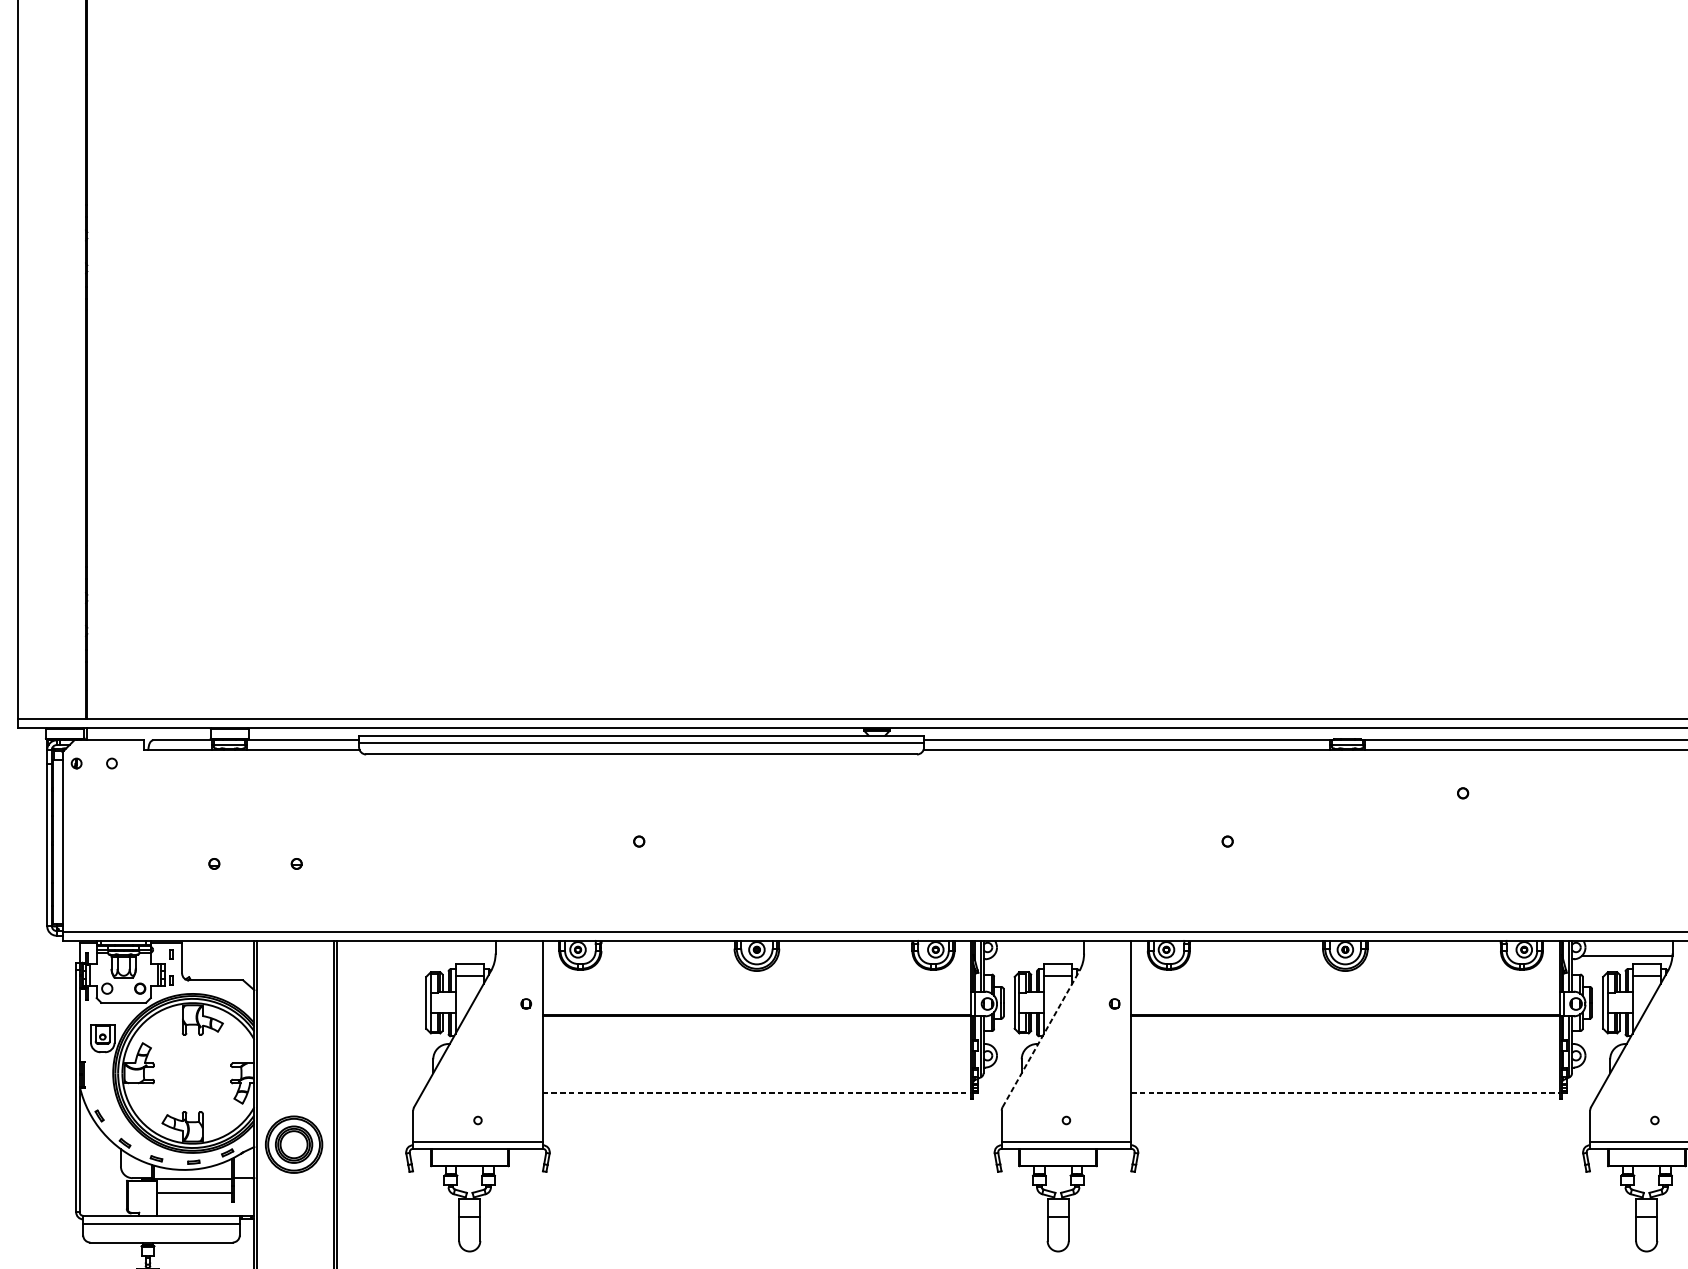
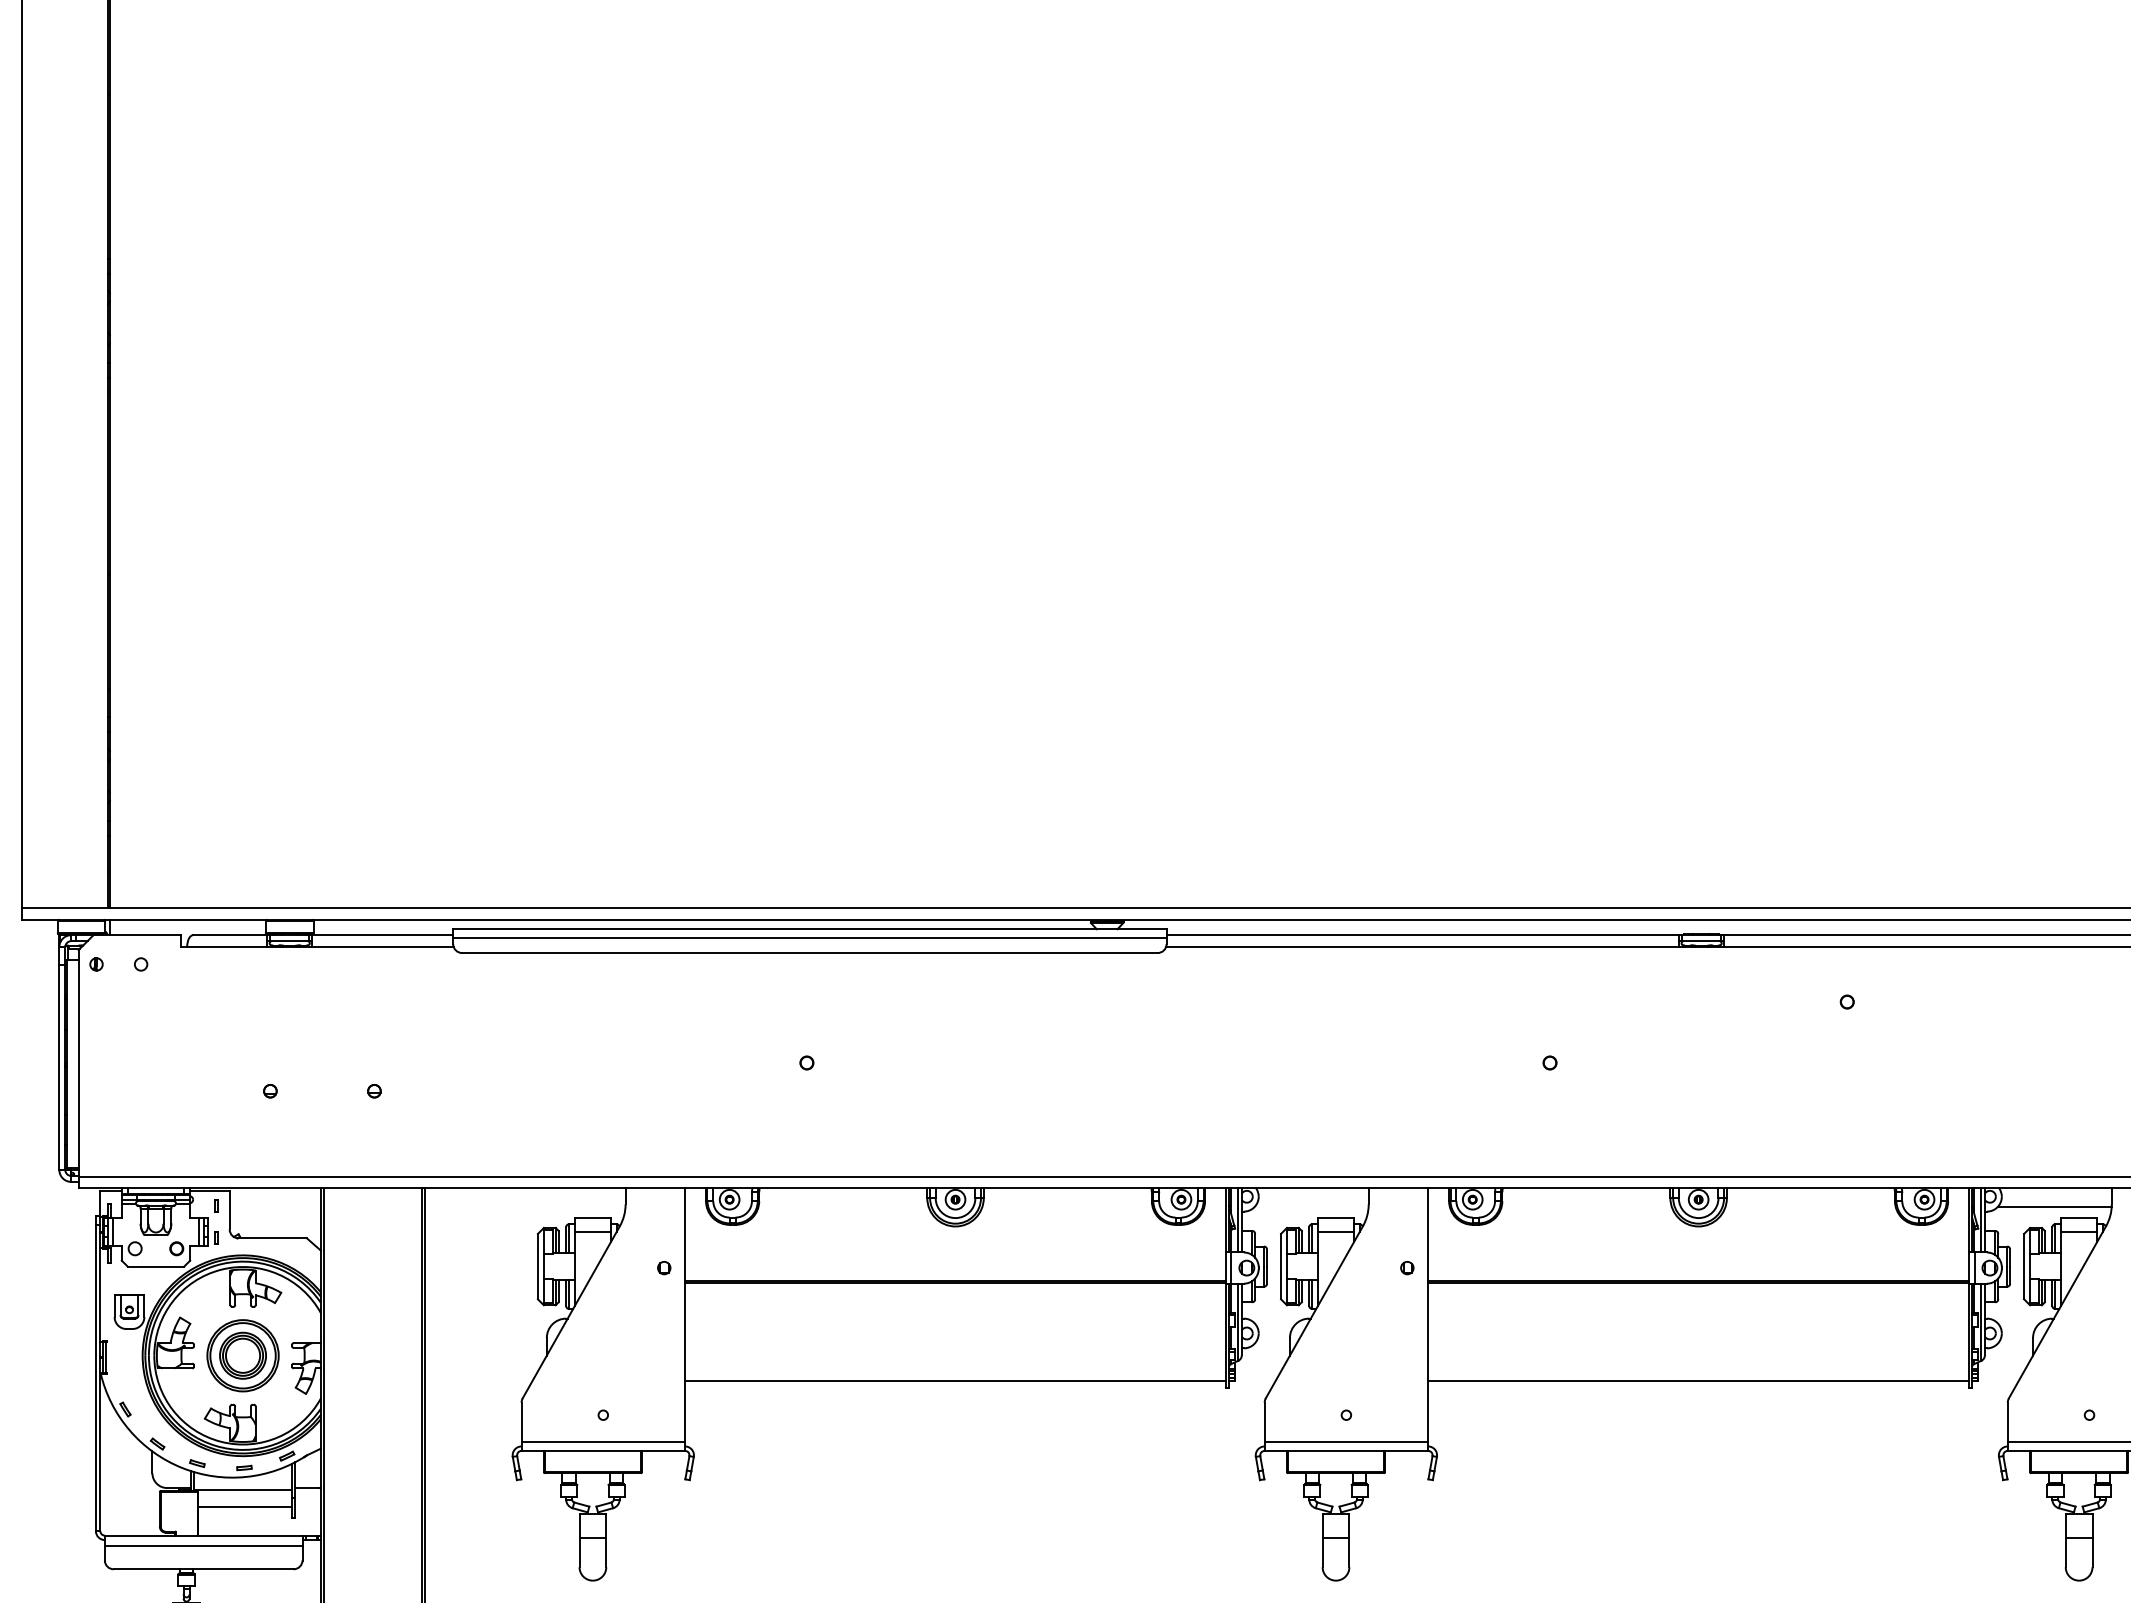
line: (1041, 1039) -> (1314, 1312), dashed -> solid
line: (757, 1093) -> (956, 1381), dashed -> solid
line: (1346, 1093) -> (1699, 1381), dashed -> solid
part: (293, 1144) -> (242, 1355), moved

